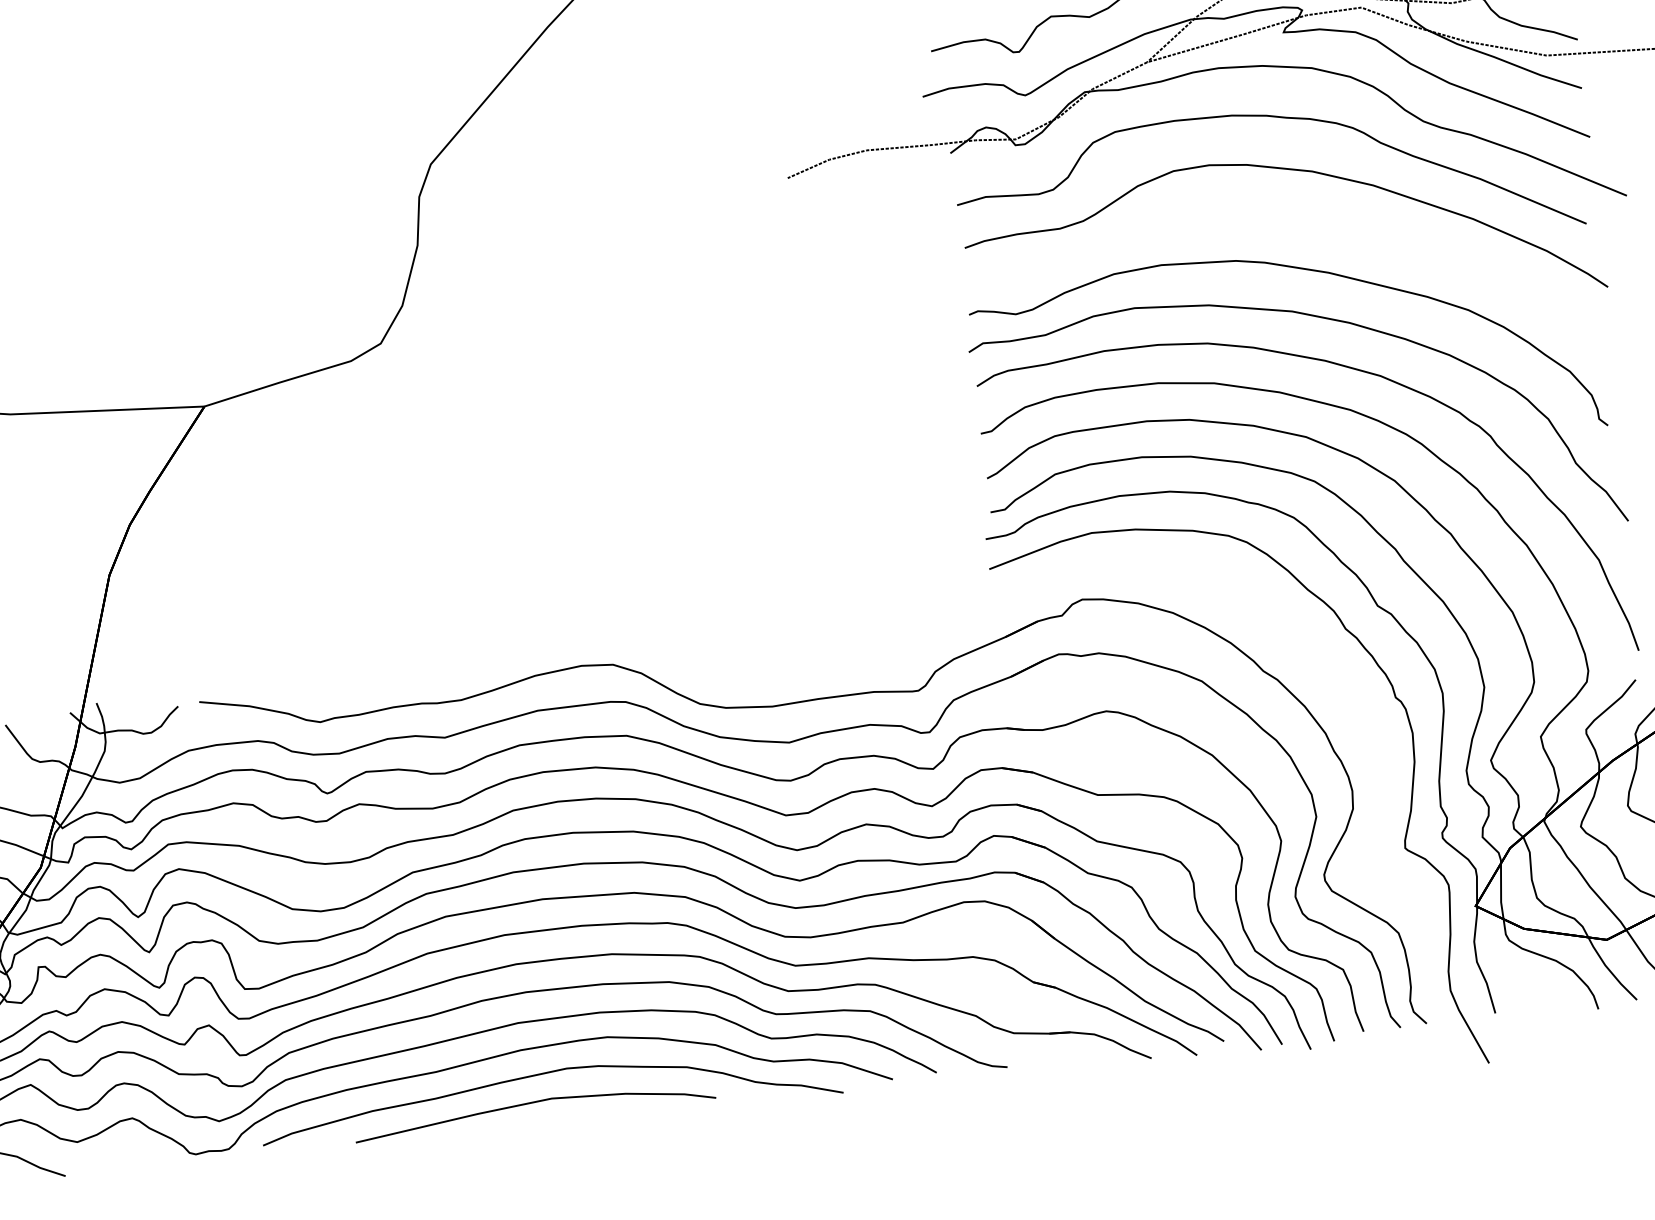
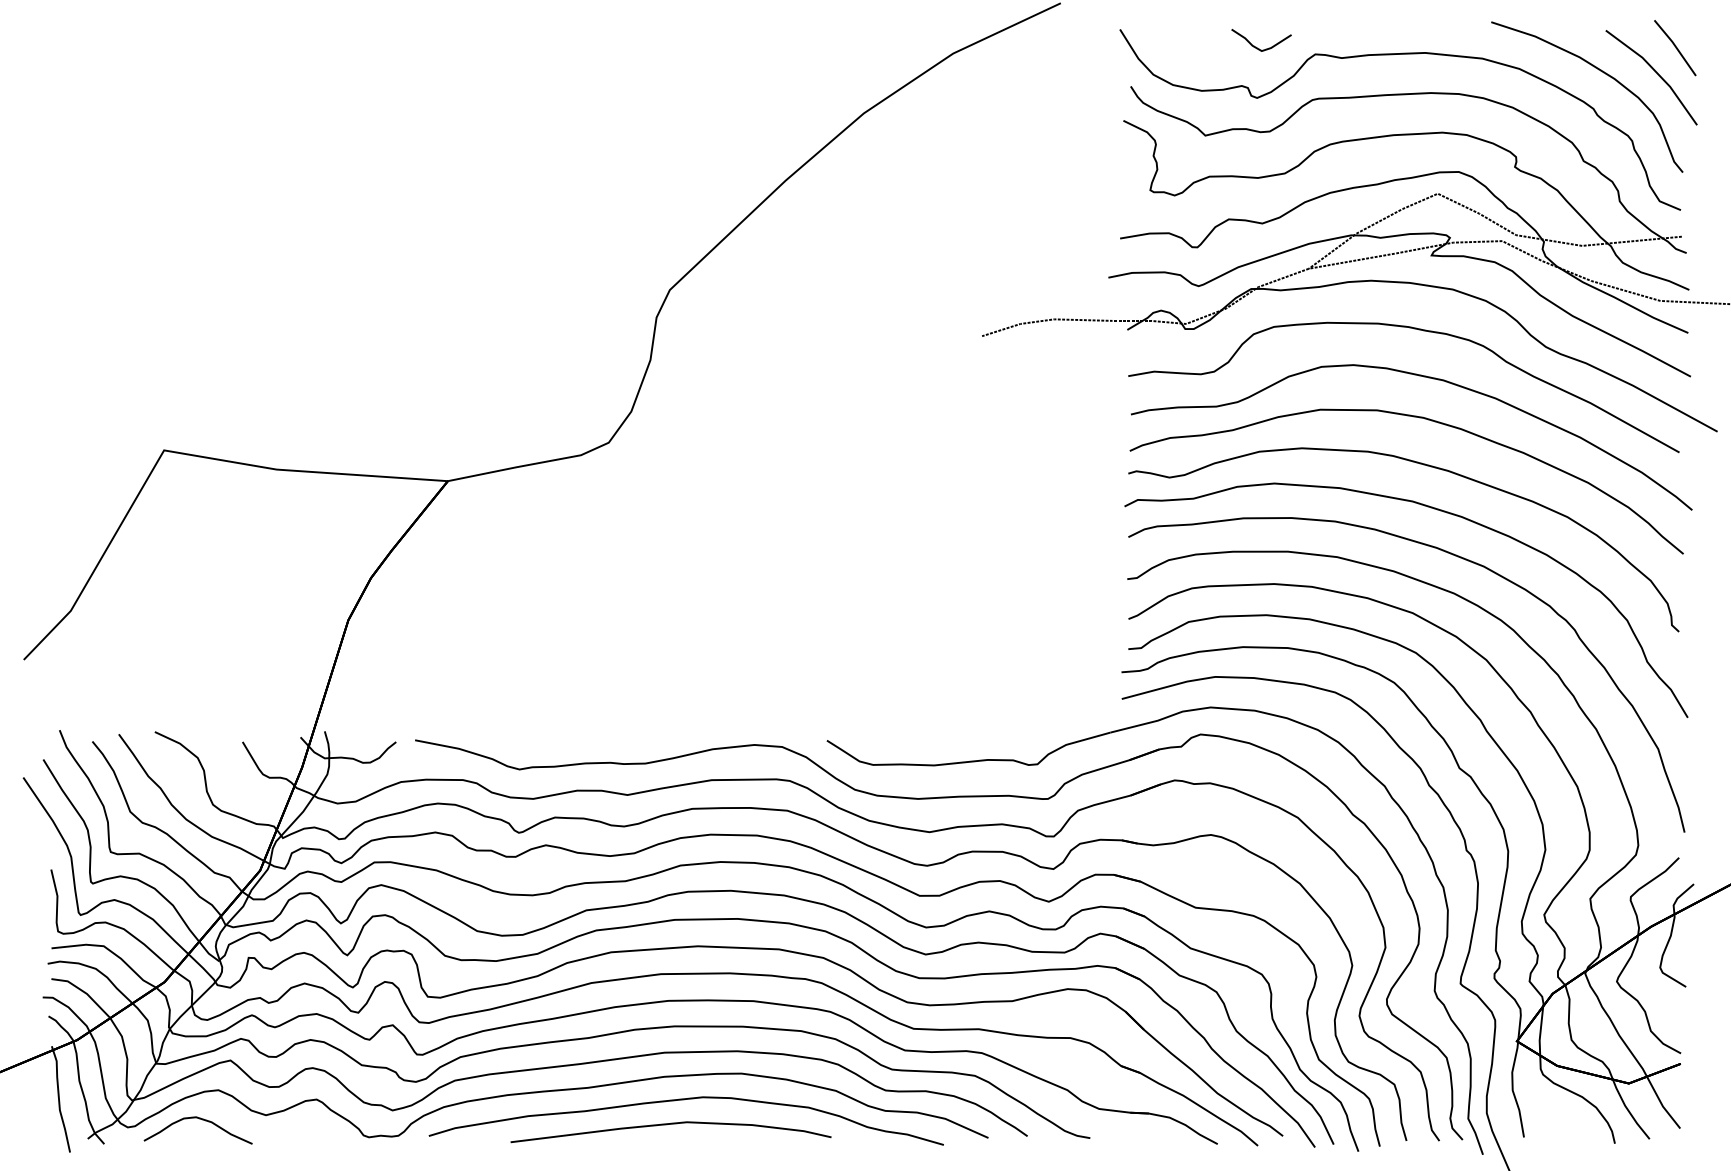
curve: (1289, 217) -> (1419, 418), added
part: (966, 615) -> (1097, 737), added

